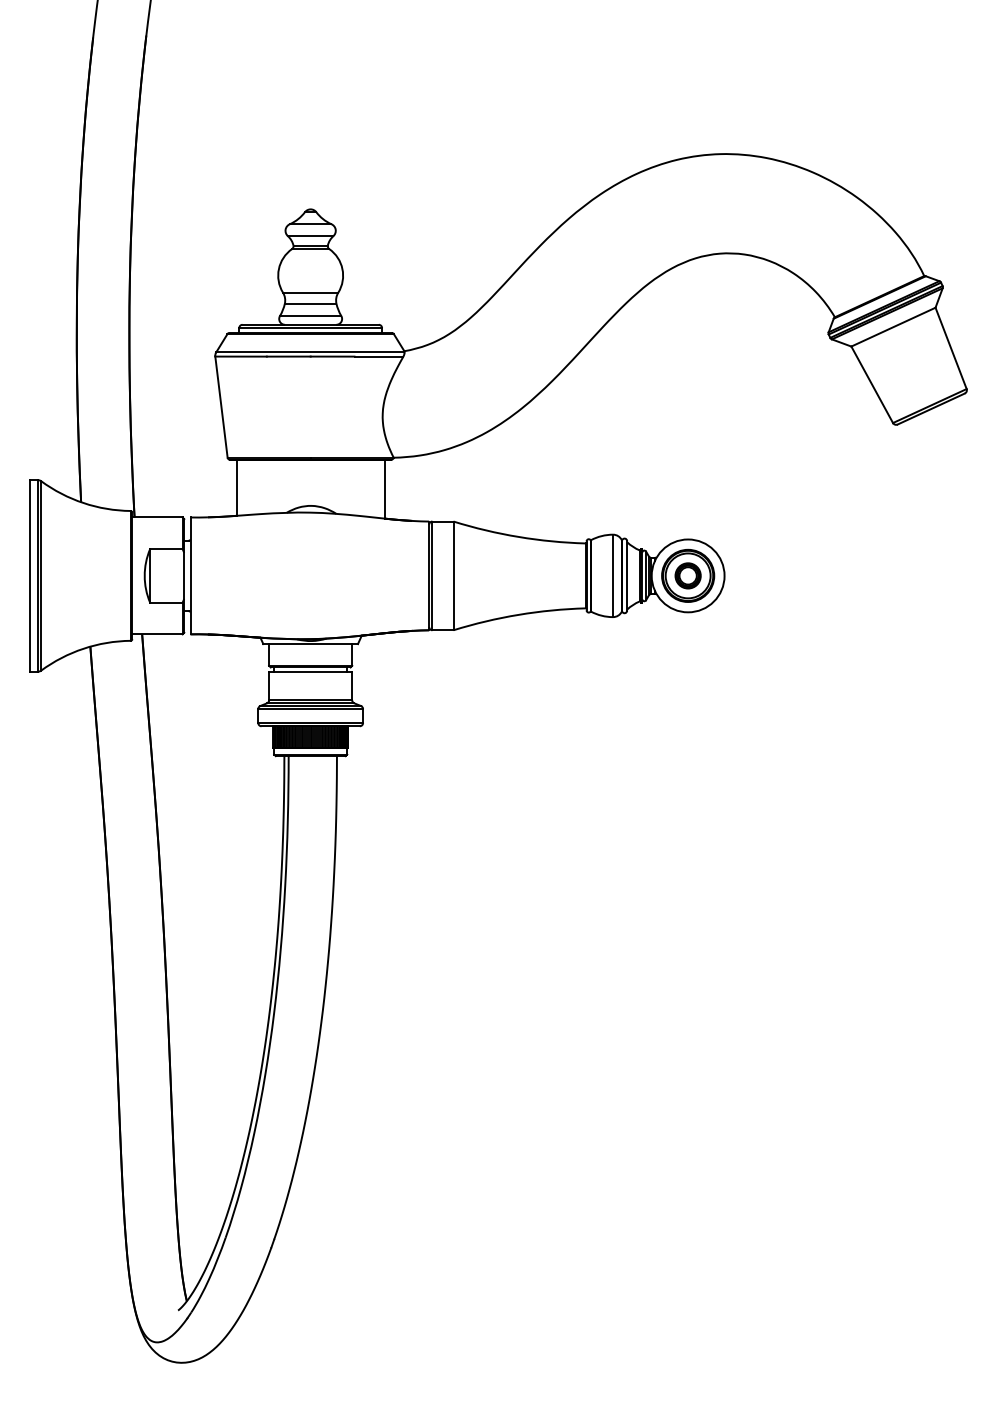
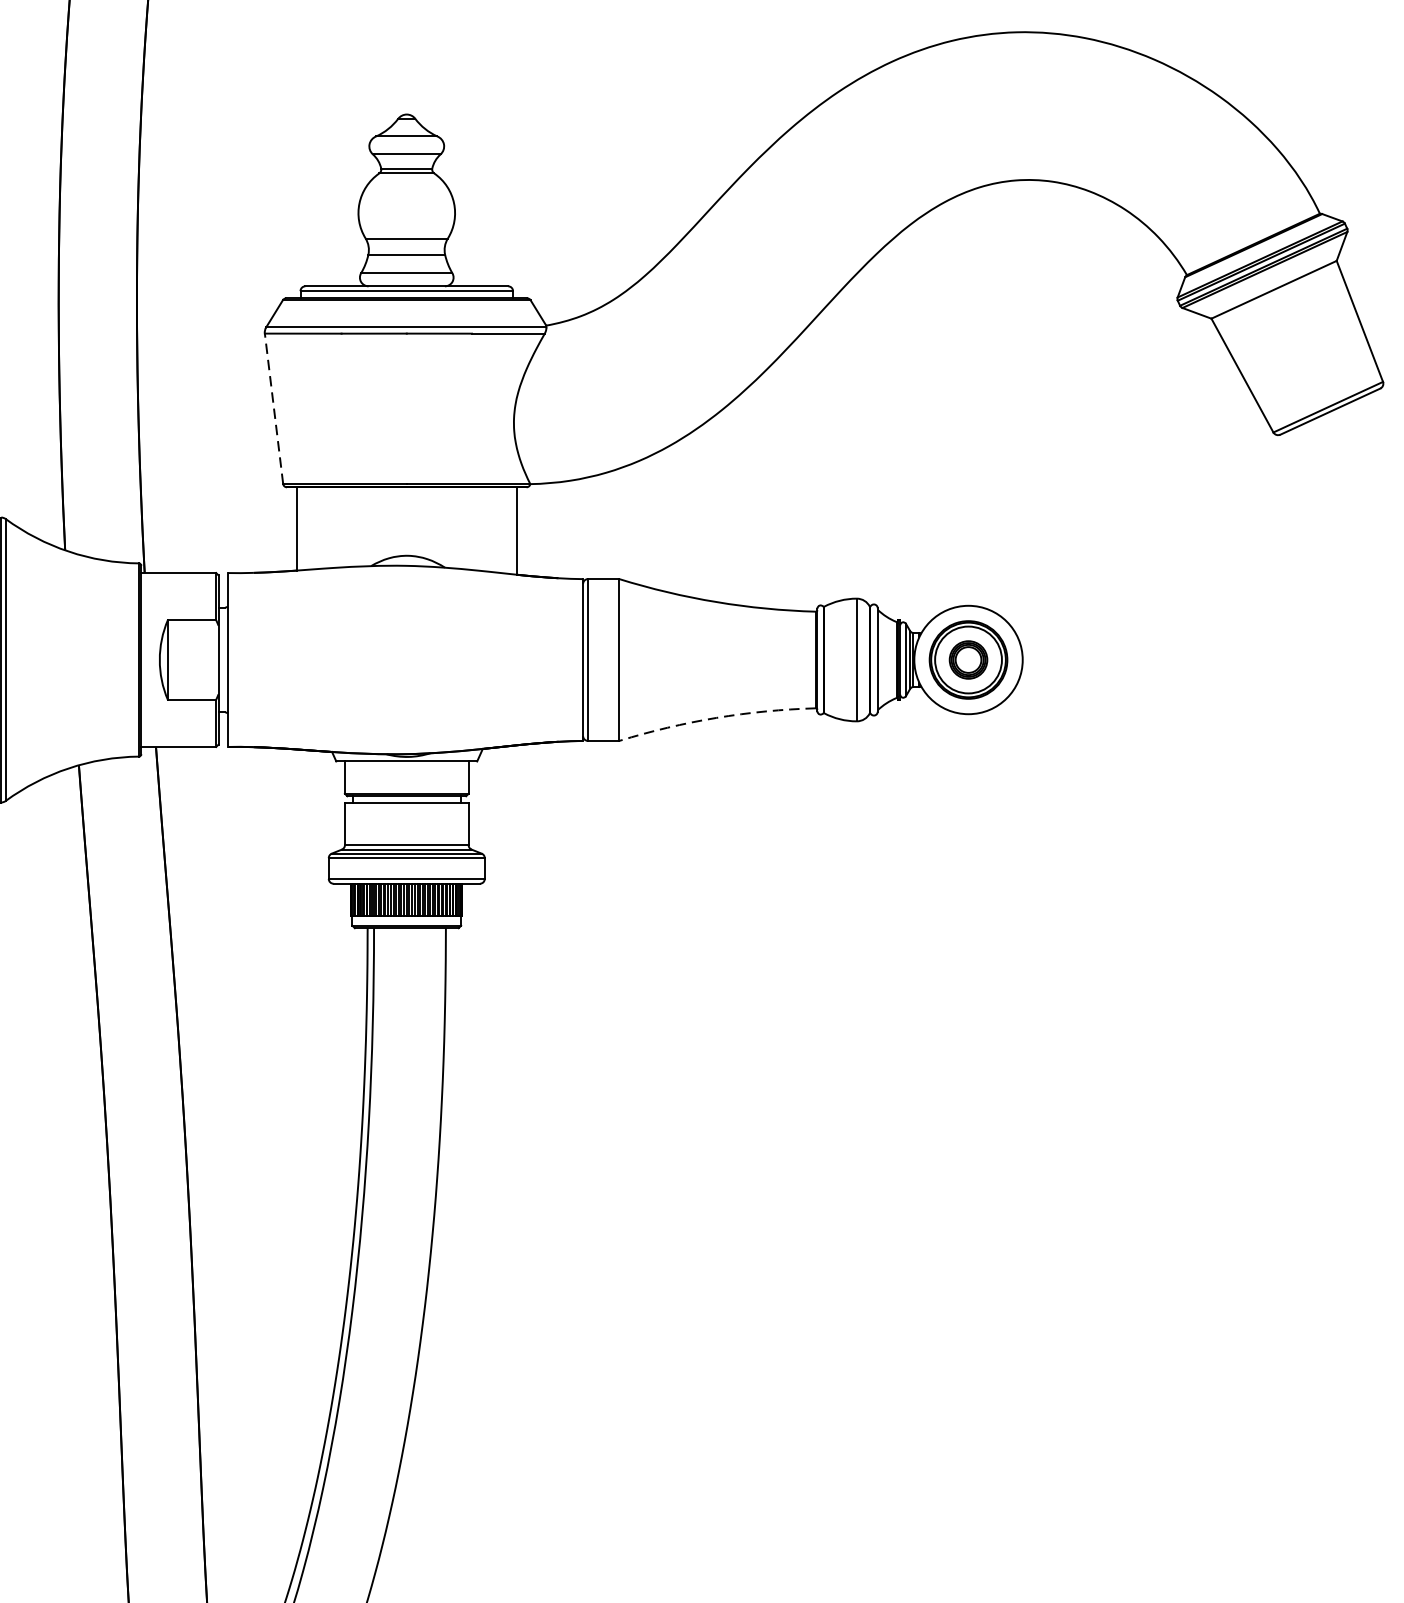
line: (221, 407) -> (274, 409), solid -> dashed
arc: (518, 614) -> (716, 717), solid -> dashed

